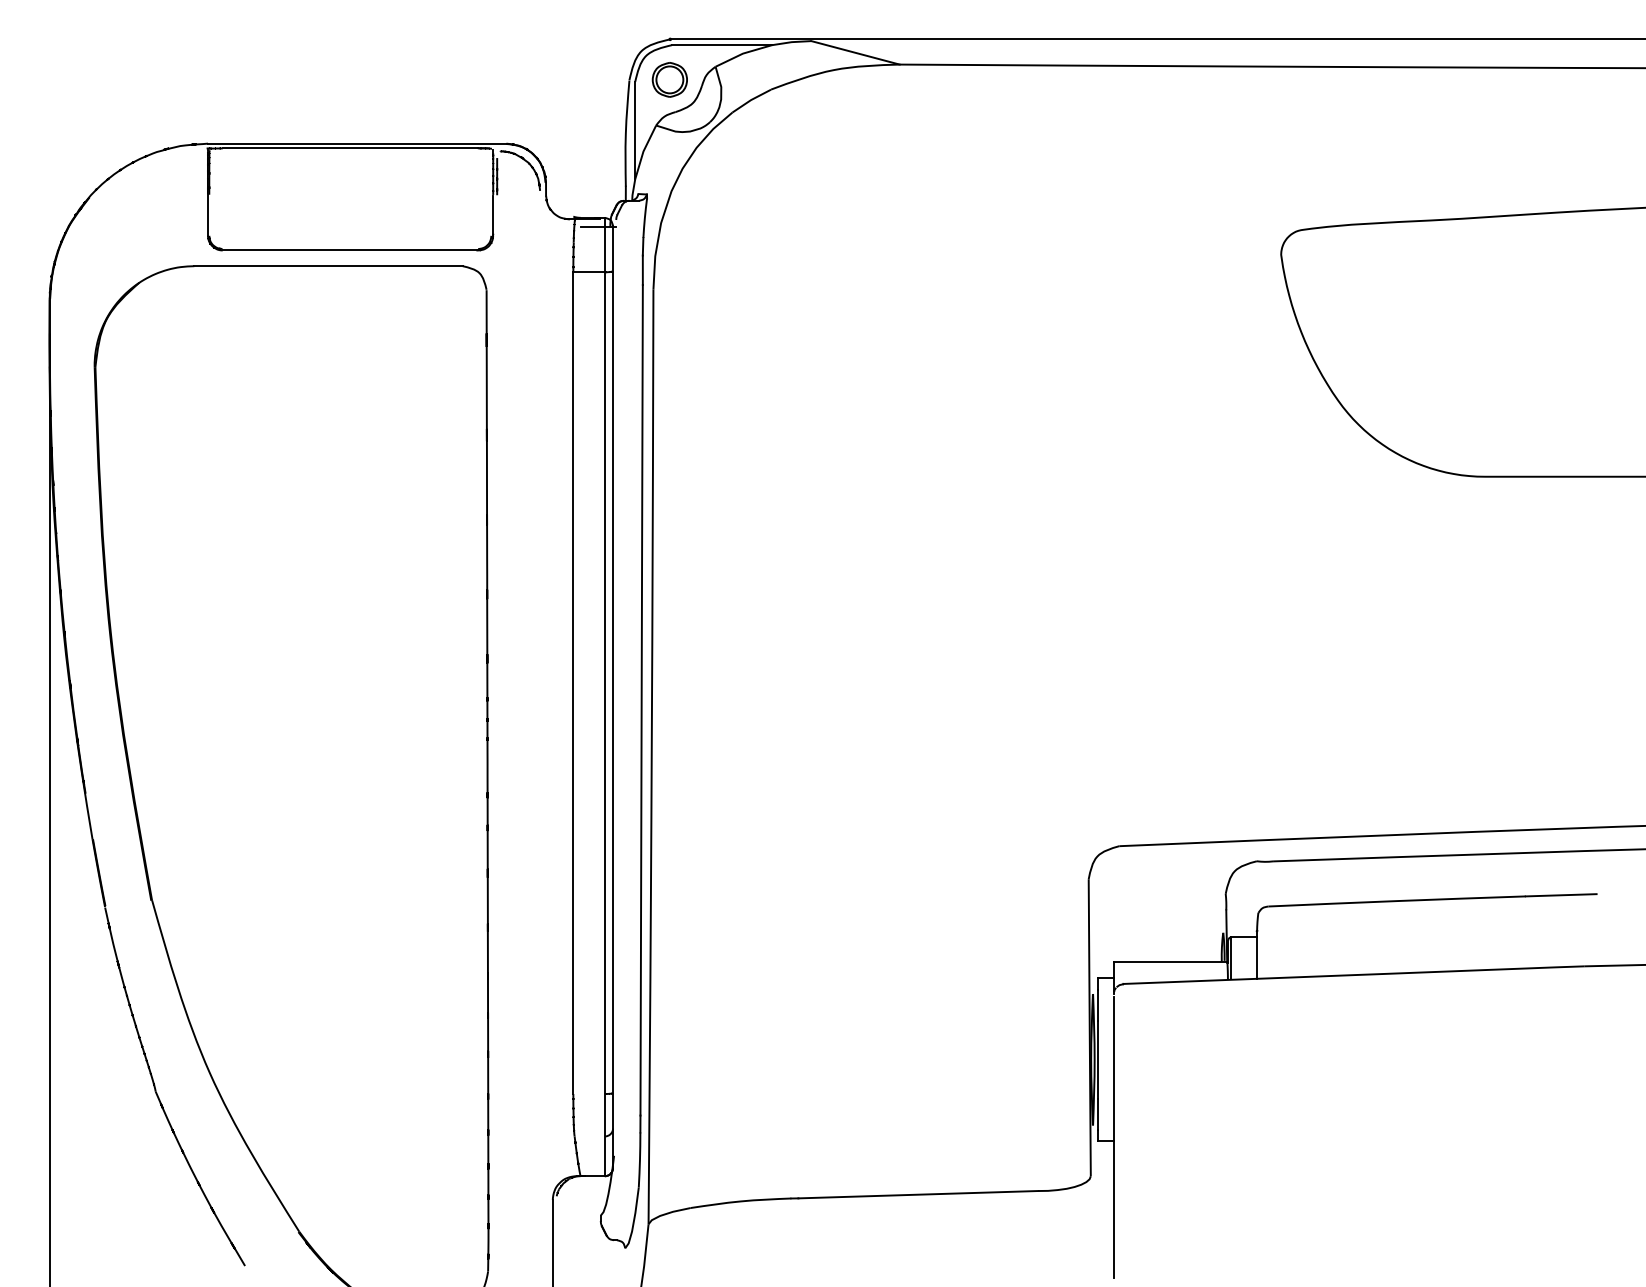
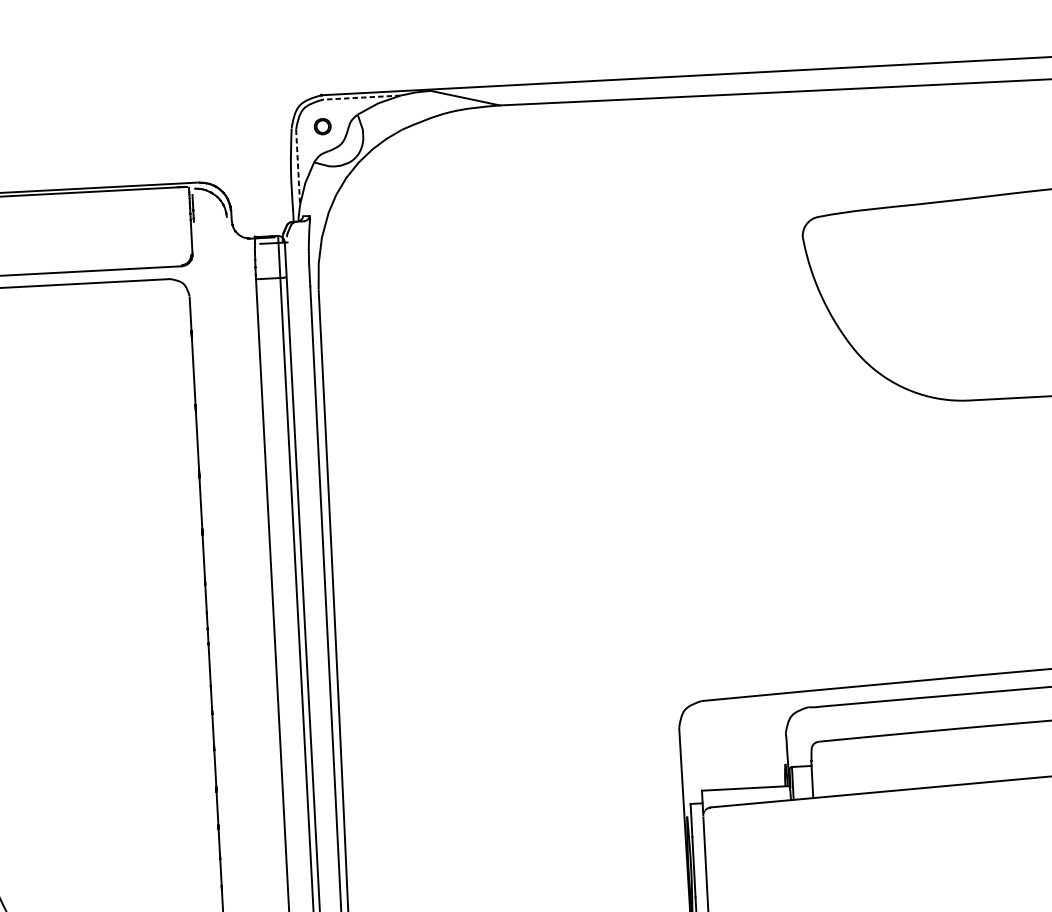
line: (721, 45) -> (361, 97), solid -> dashed
part: (669, 79) -> (322, 126), size x0.6
line: (635, 130) -> (298, 167), solid -> dashed

